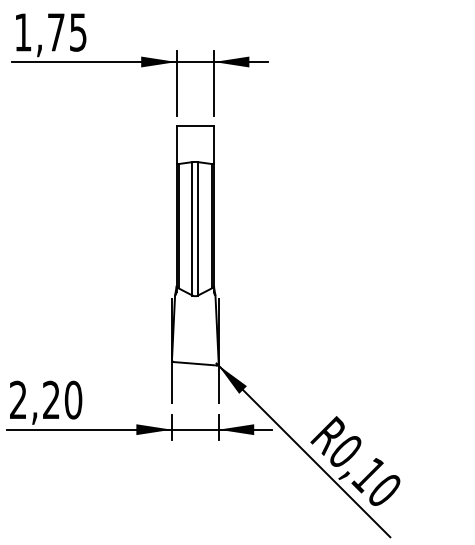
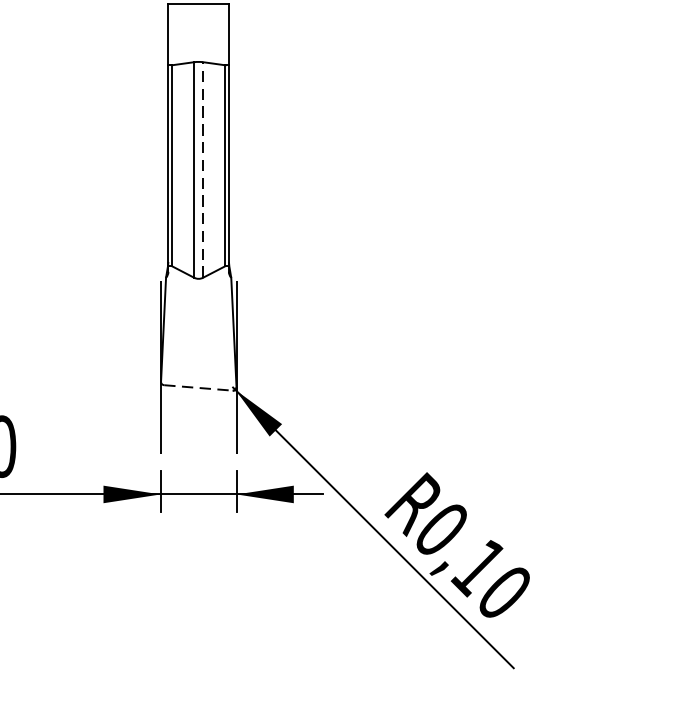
line: (198, 228) -> (203, 169), solid -> dashed
line: (195, 363) -> (199, 387), solid -> dashed

